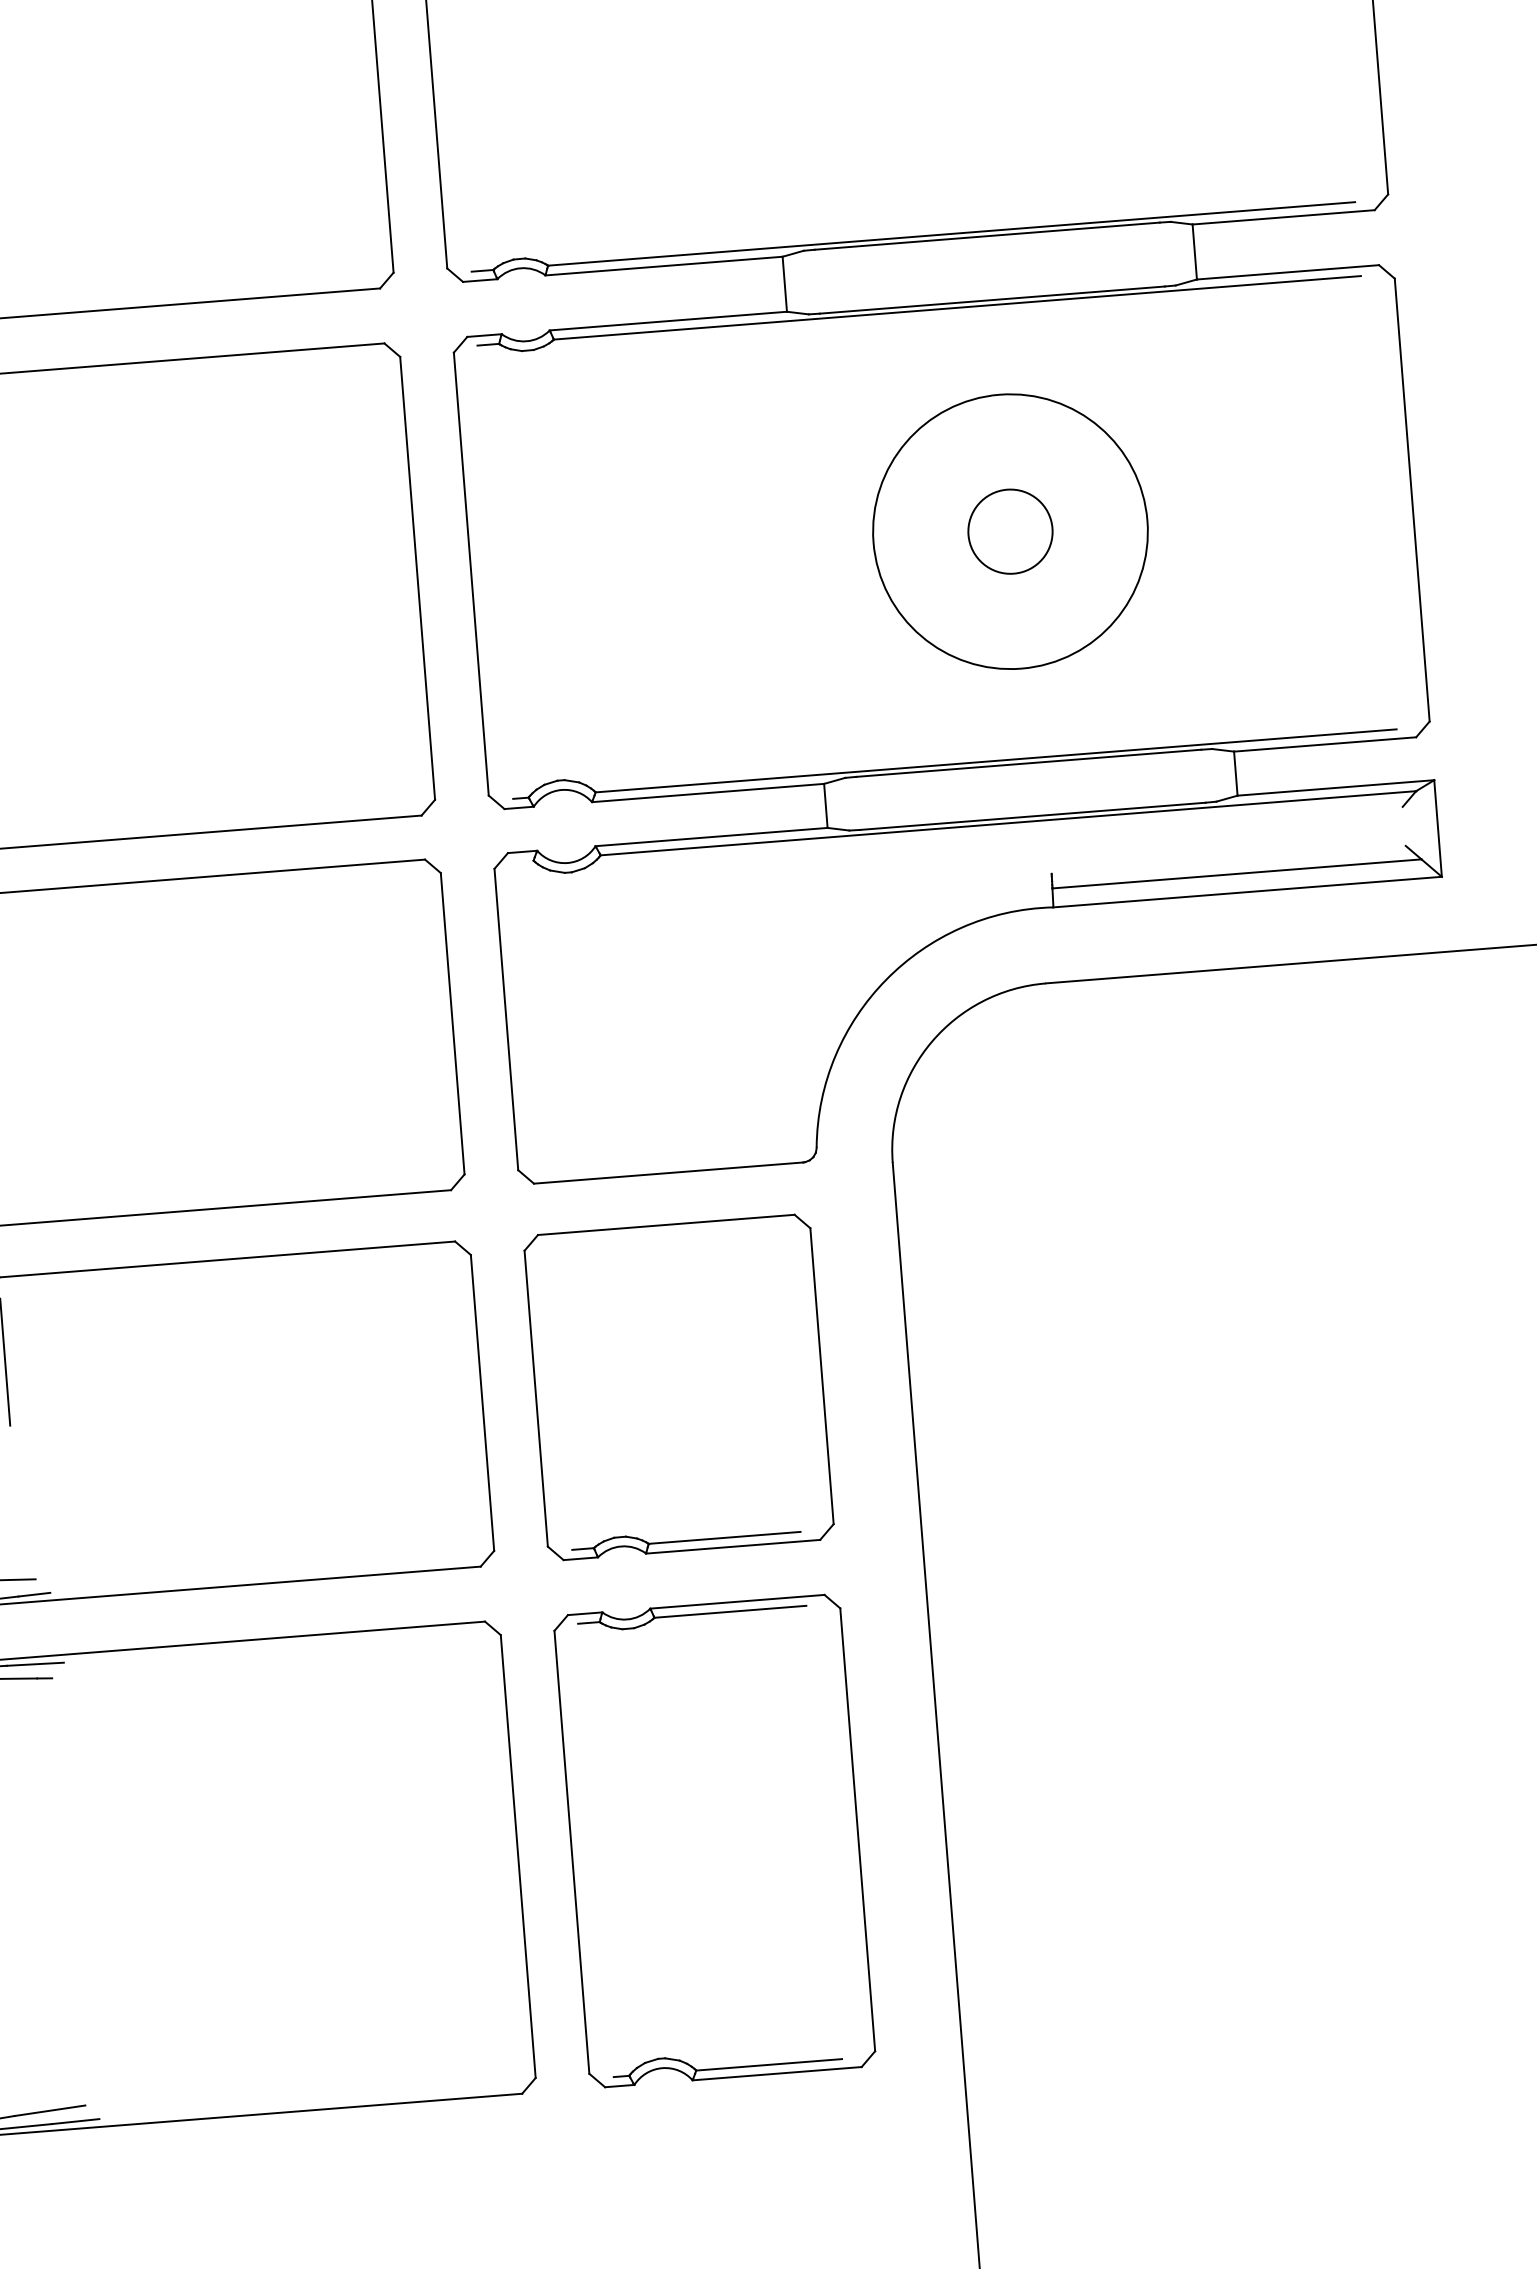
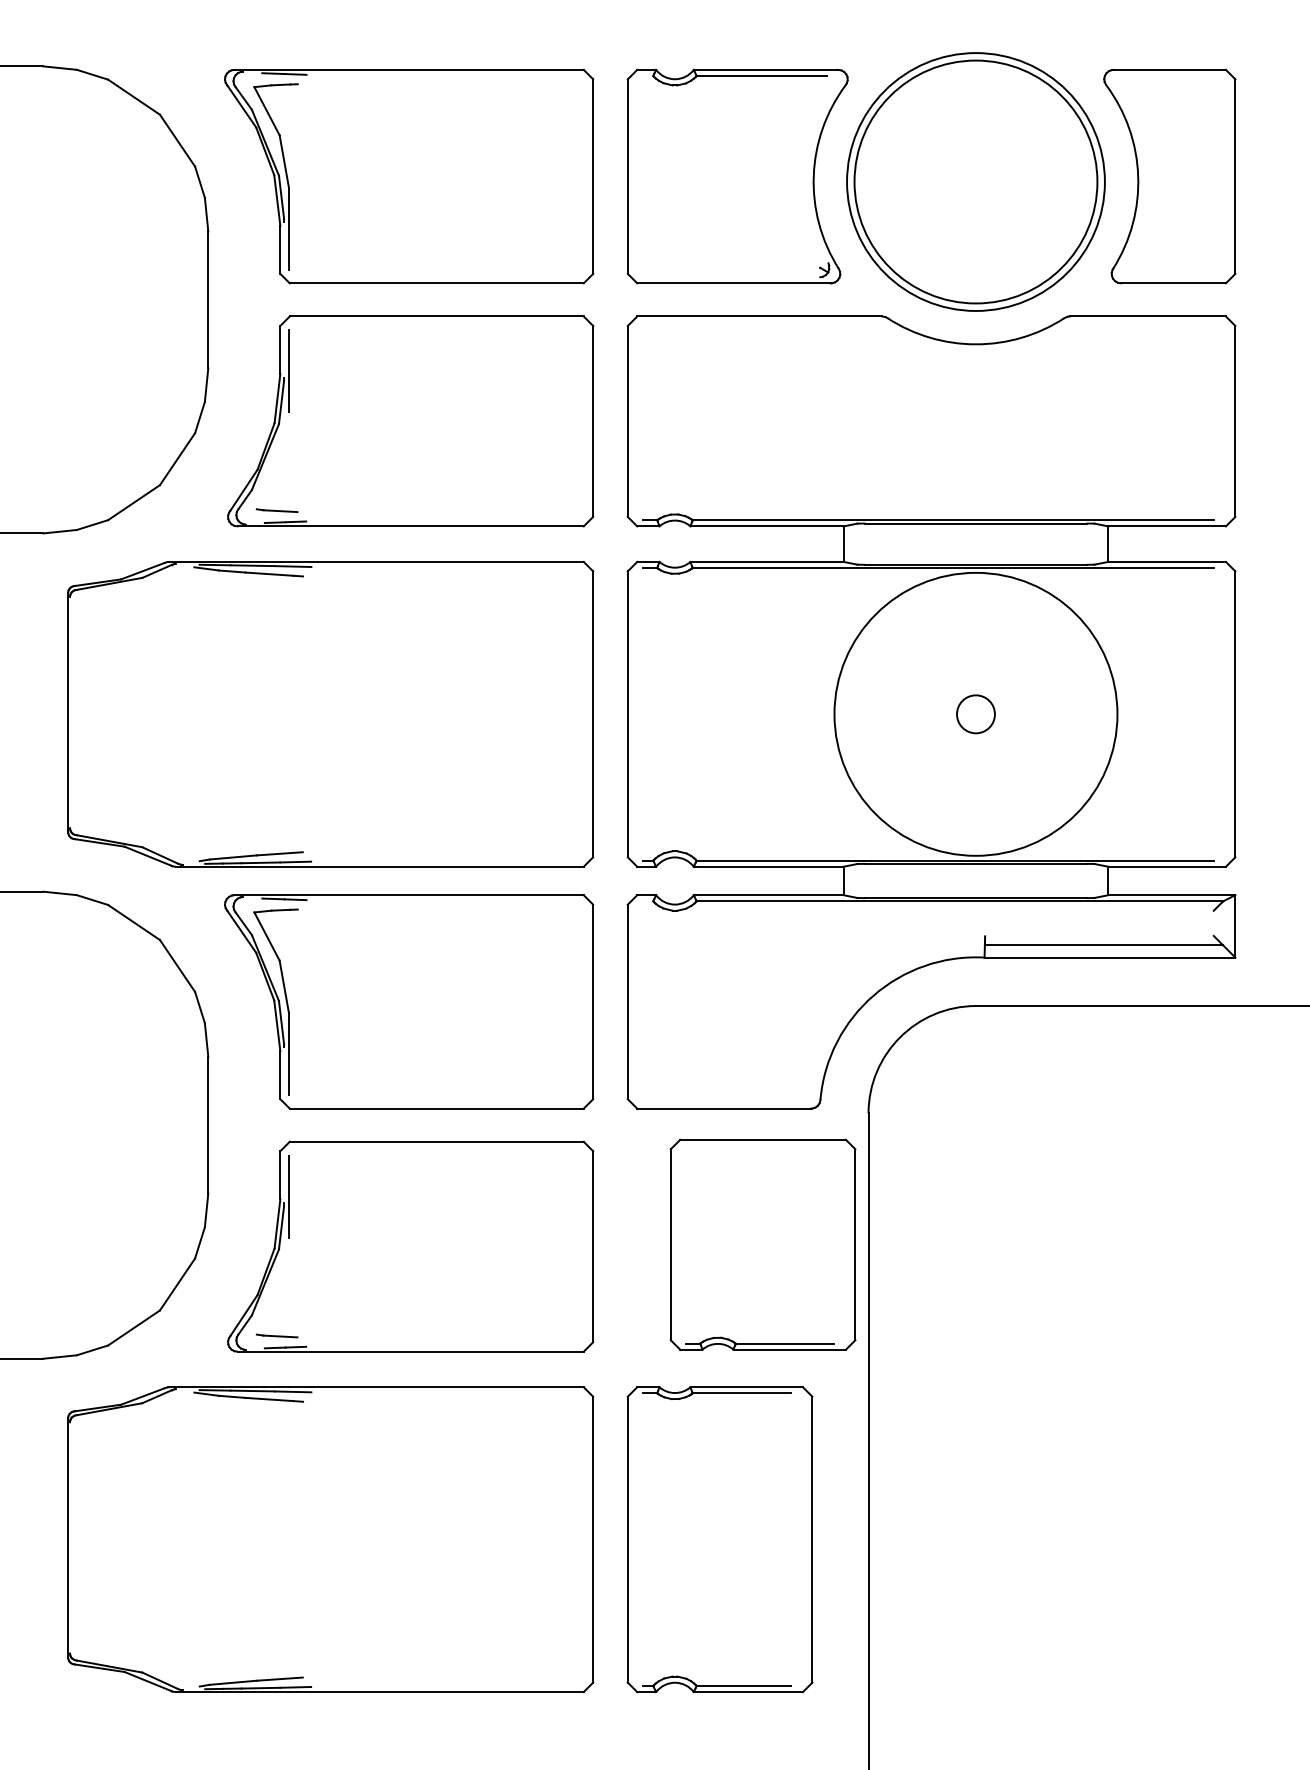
circle: (1009, 530) -> (975, 713), size x1.6
circle: (1009, 532) -> (975, 714), size x0.7
part: (678, 1387) -> (762, 1244), moved

